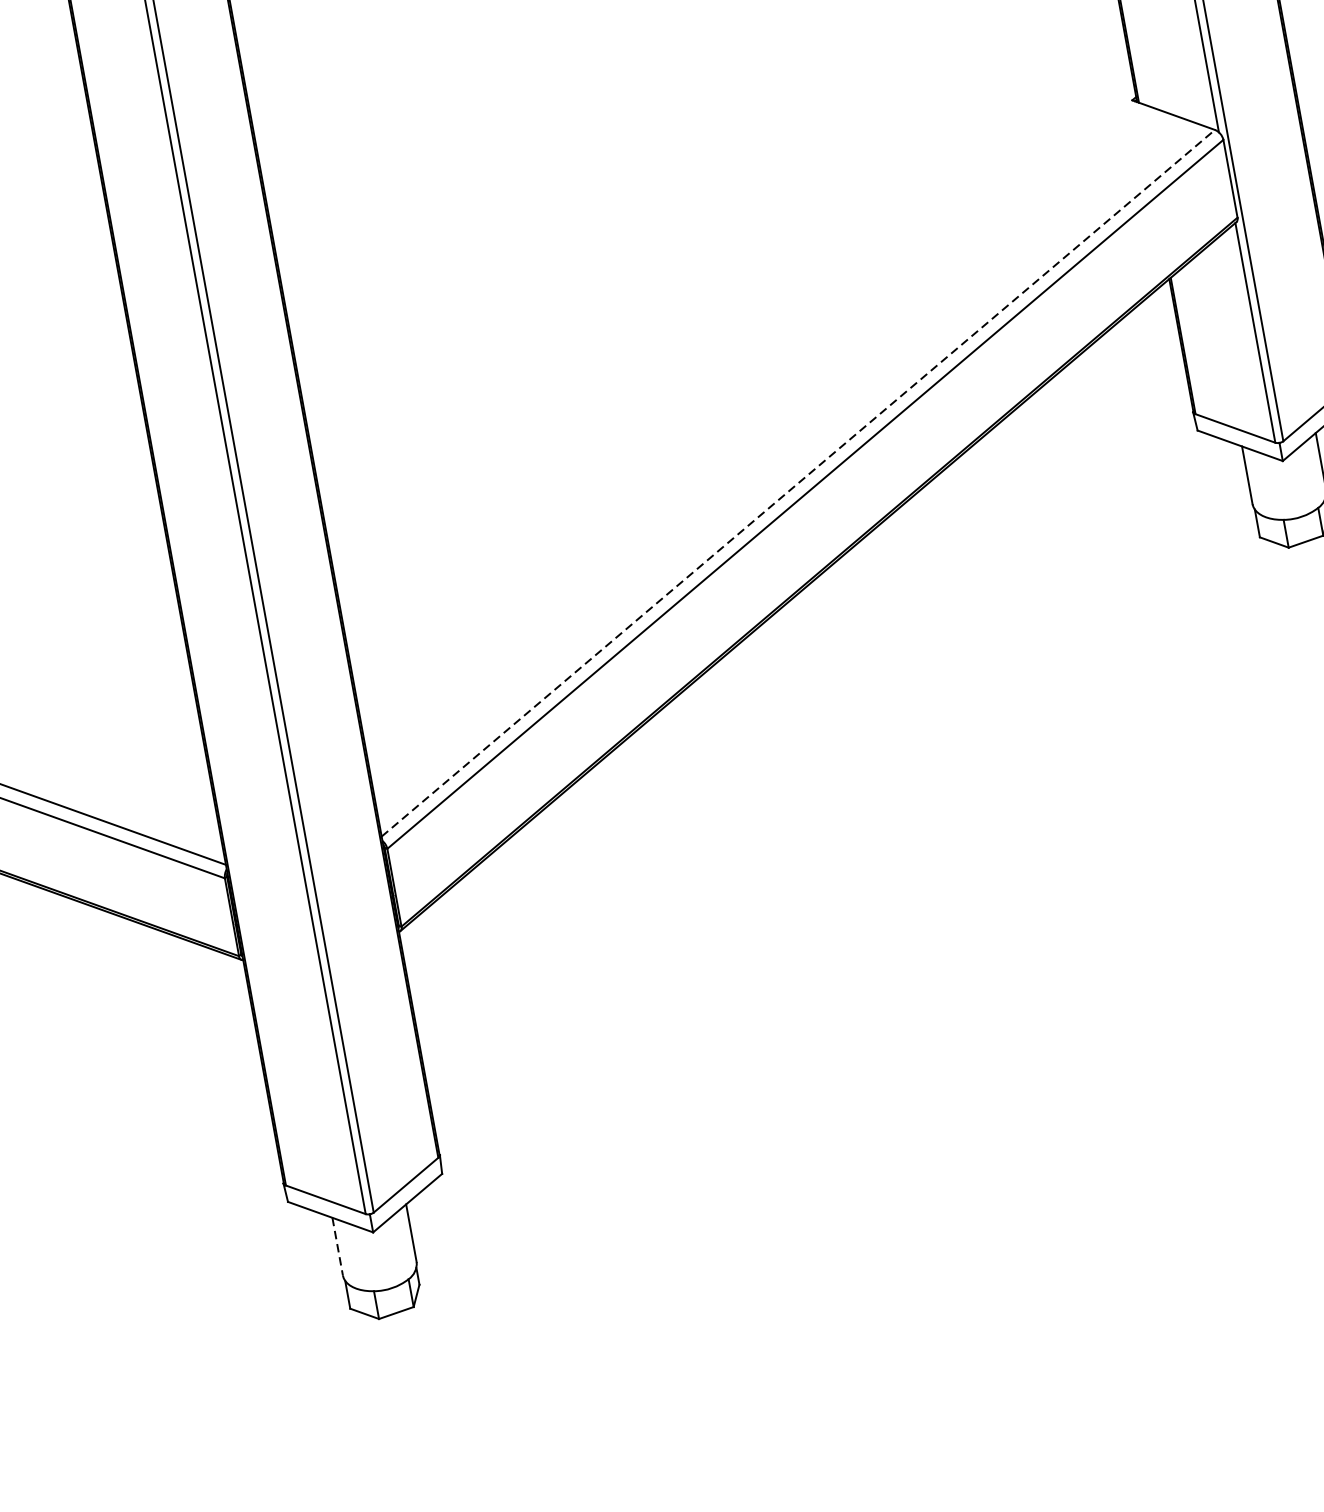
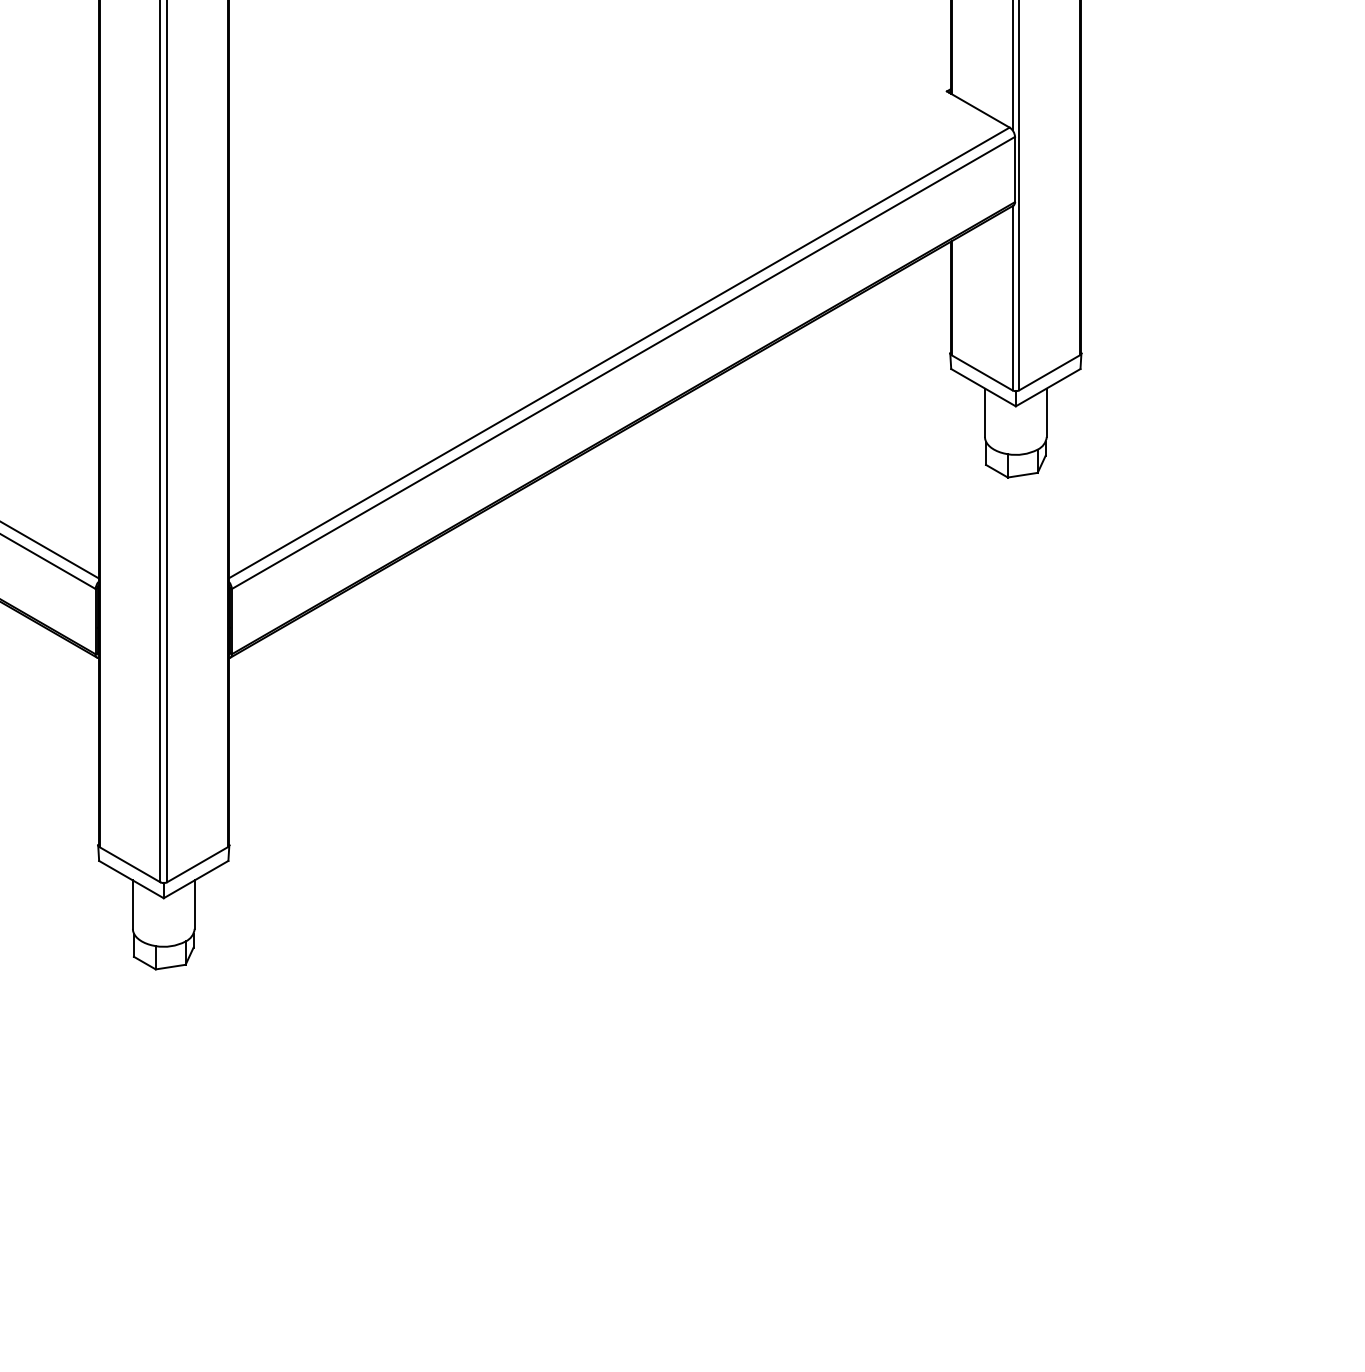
line: (798, 482) -> (619, 352), dashed -> solid
line: (337, 1247) -> (132, 905), dashed -> solid

